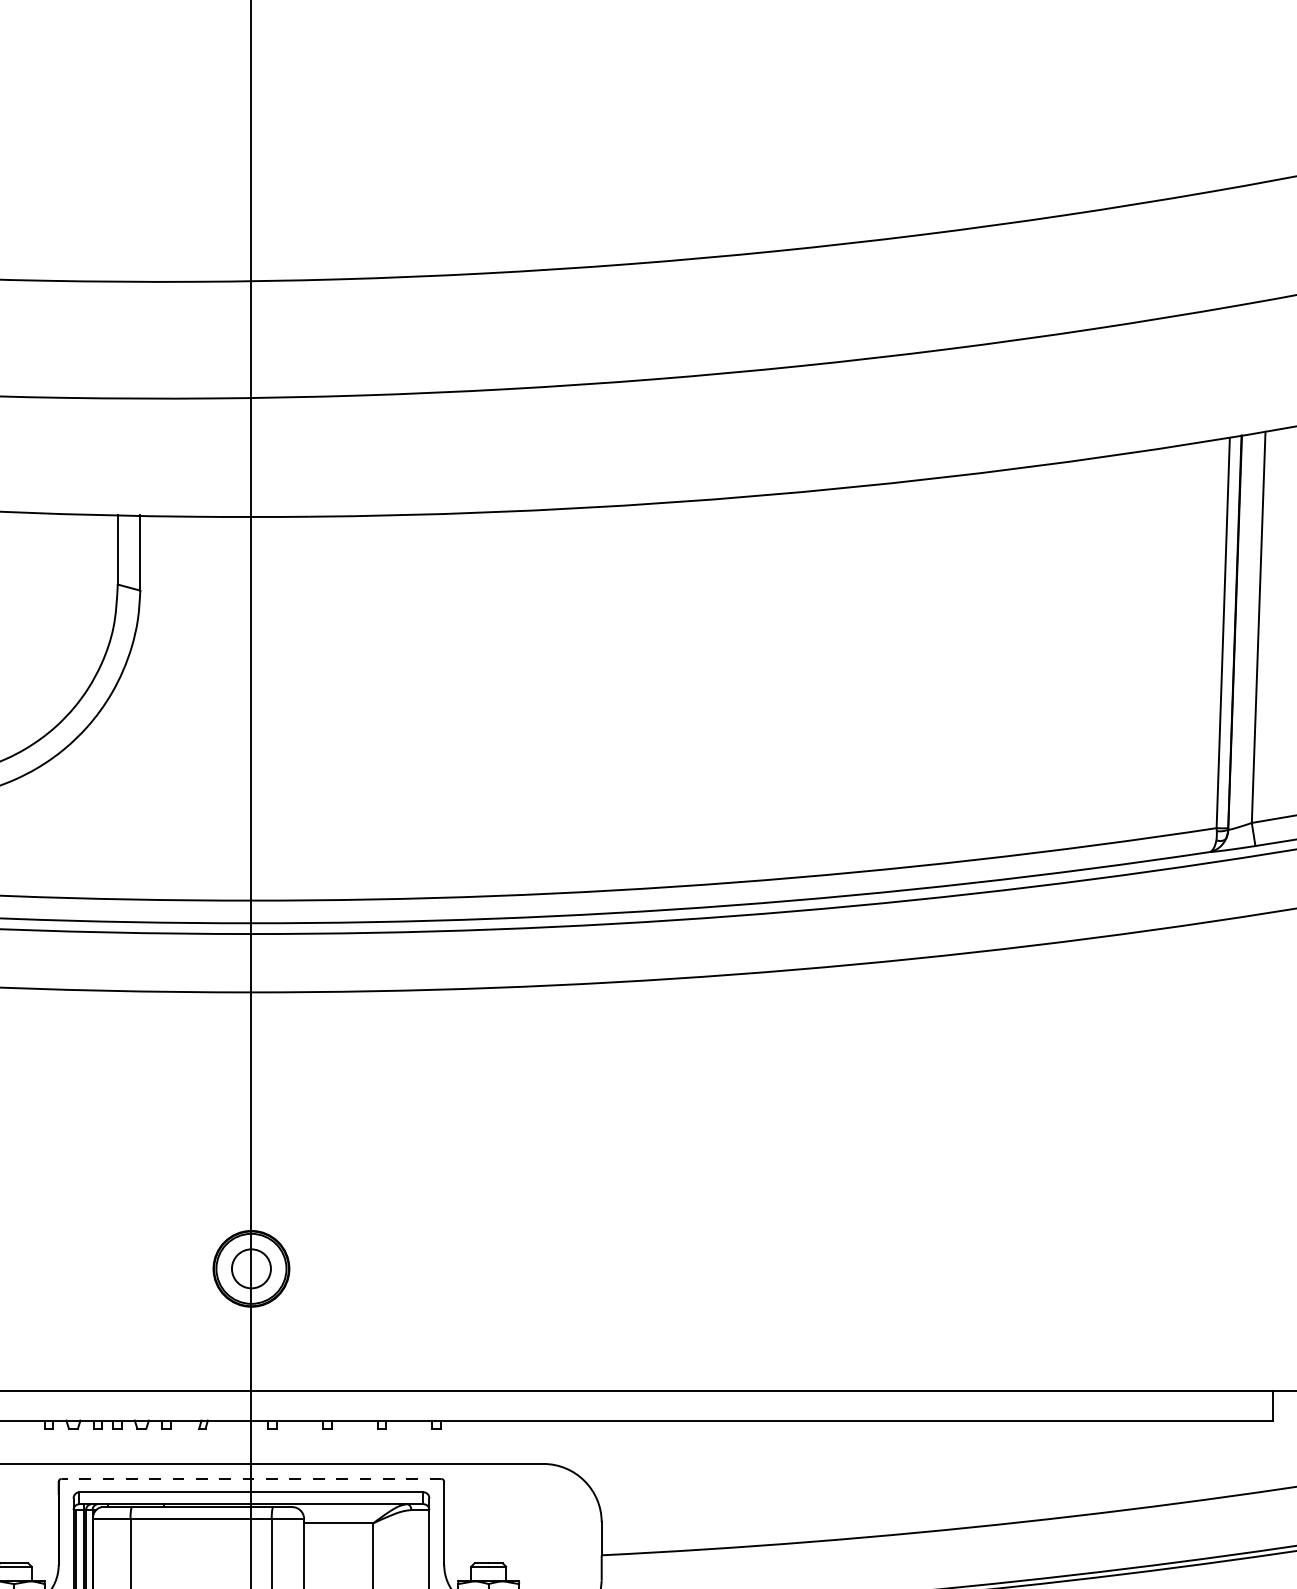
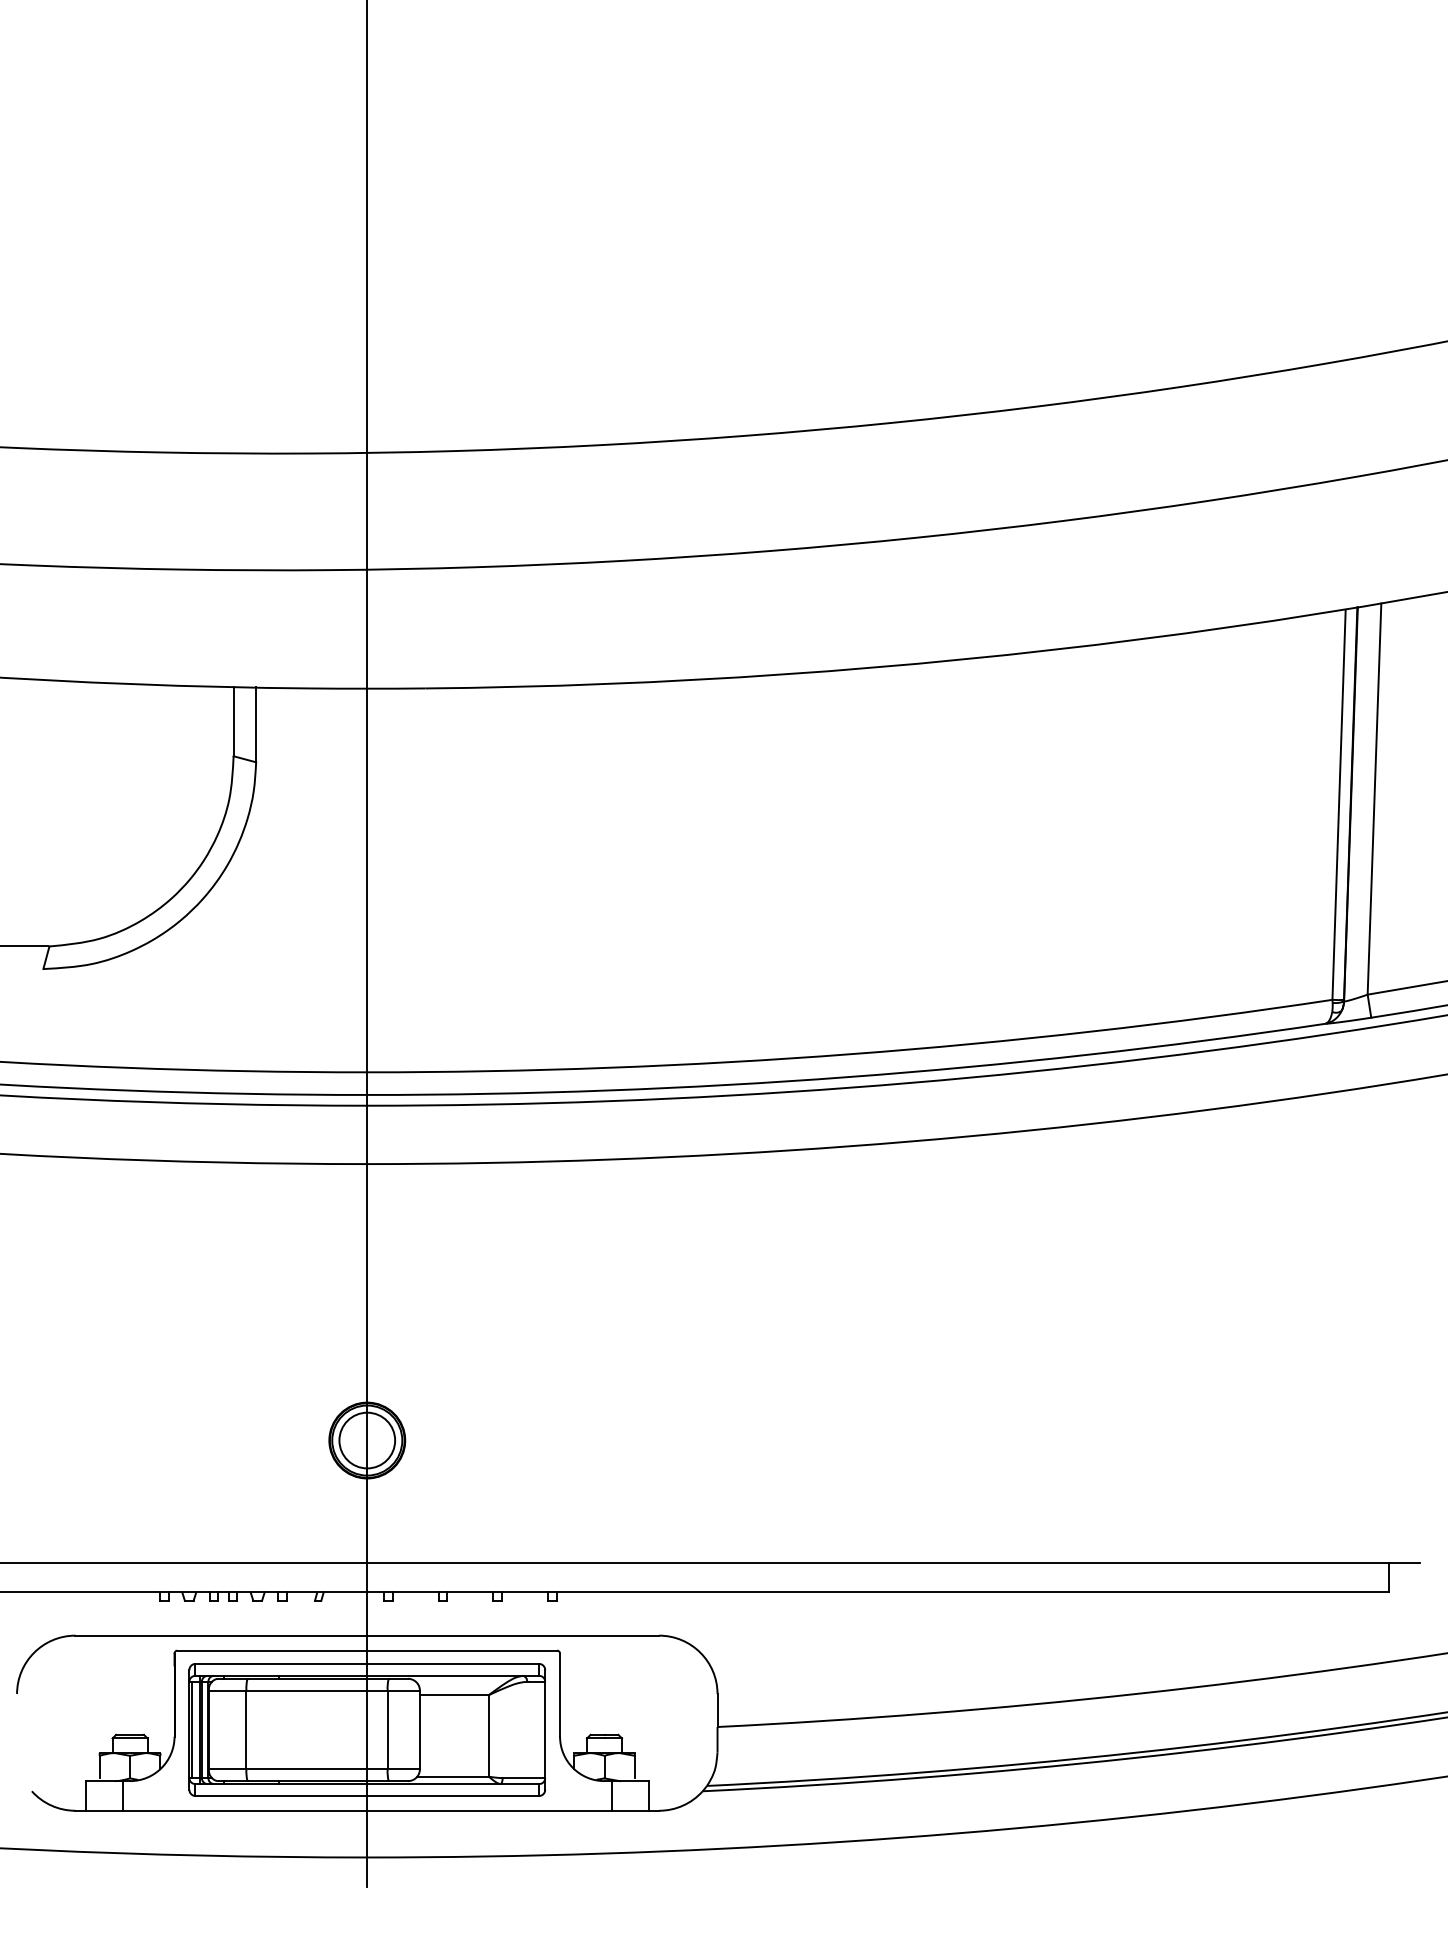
circle: (251, 1268) -> (367, 1440), size x1.43
line: (251, 1478) -> (367, 1650), dashed -> solid

